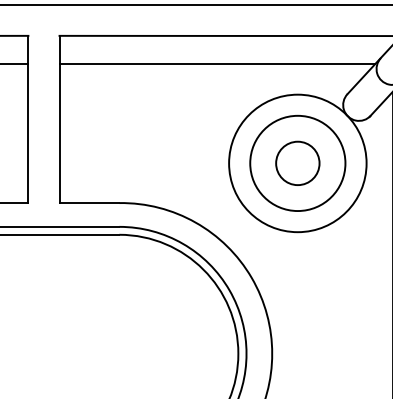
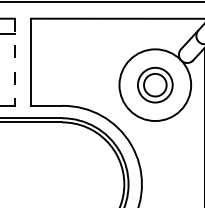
line: (217, 64) -> (113, 33), removed
line: (27, 119) -> (14, 62), solid -> dashed
circle: (298, 164) -> (155, 85), size x0.7

